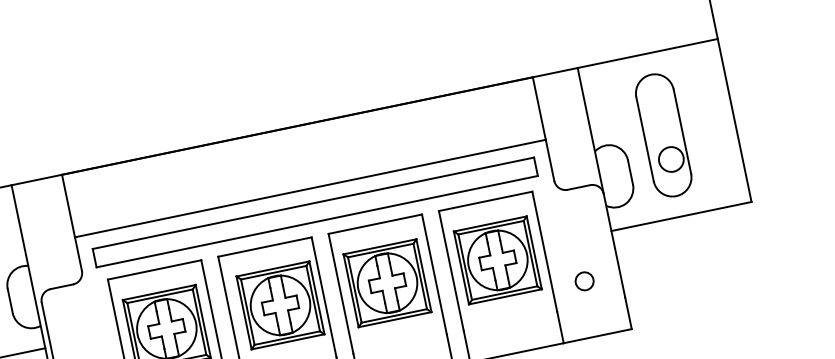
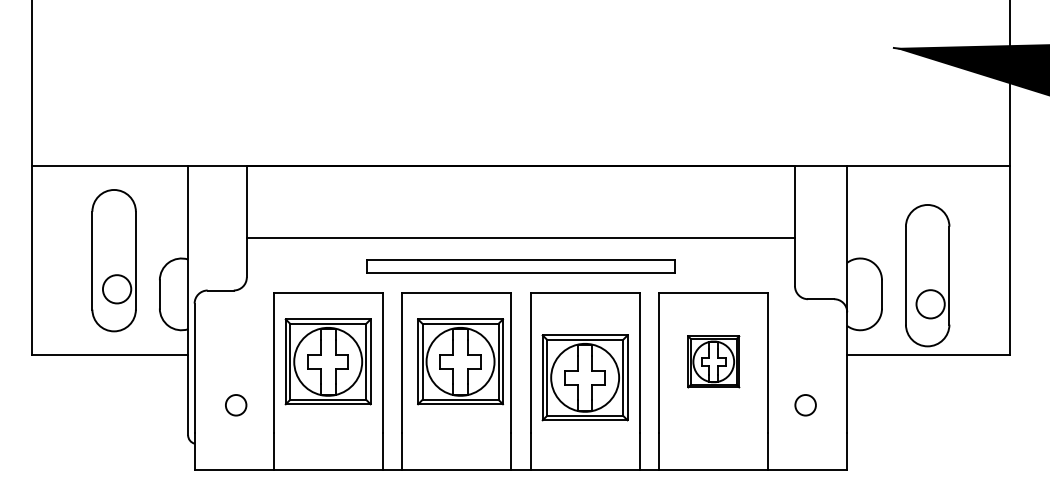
part: (663, 135) -> (927, 275), moved
part: (314, 212) -> (520, 265), size x0.6
part: (497, 260) -> (713, 361), size x0.6
part: (386, 283) -> (584, 377), moved

